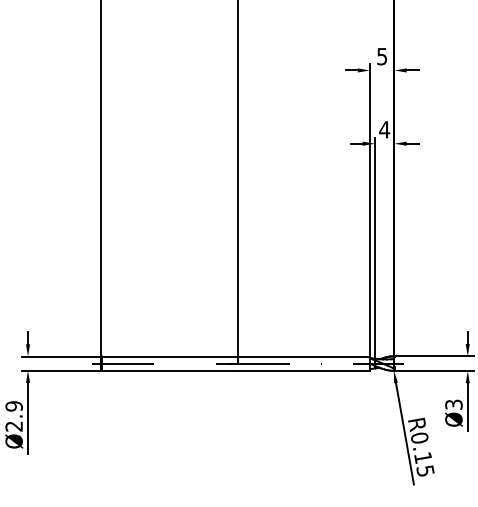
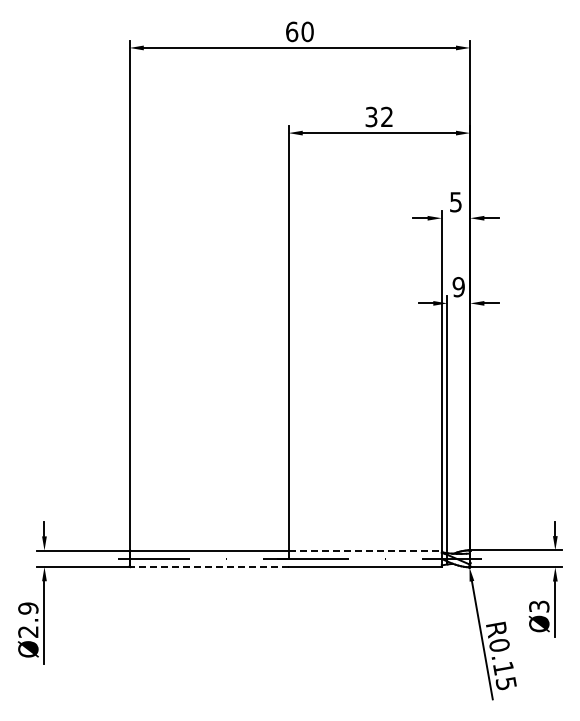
text: (384, 130) -> (458, 287), 4 -> 9
line: (304, 356) -> (365, 550), solid -> dashed
line: (170, 371) -> (209, 567), solid -> dashed

